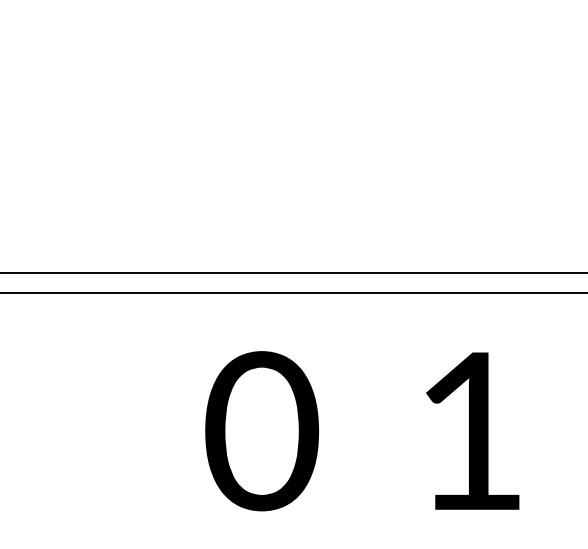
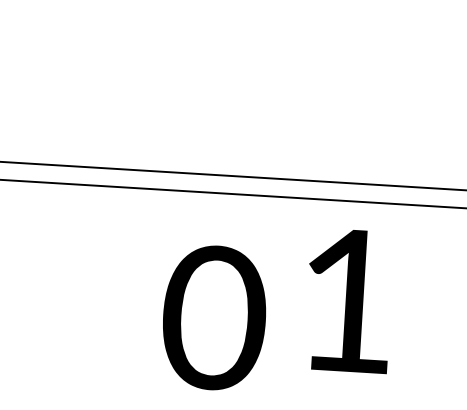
text: (472, 430) -> (348, 300), moved
text: (261, 431) -> (213, 318), moved

